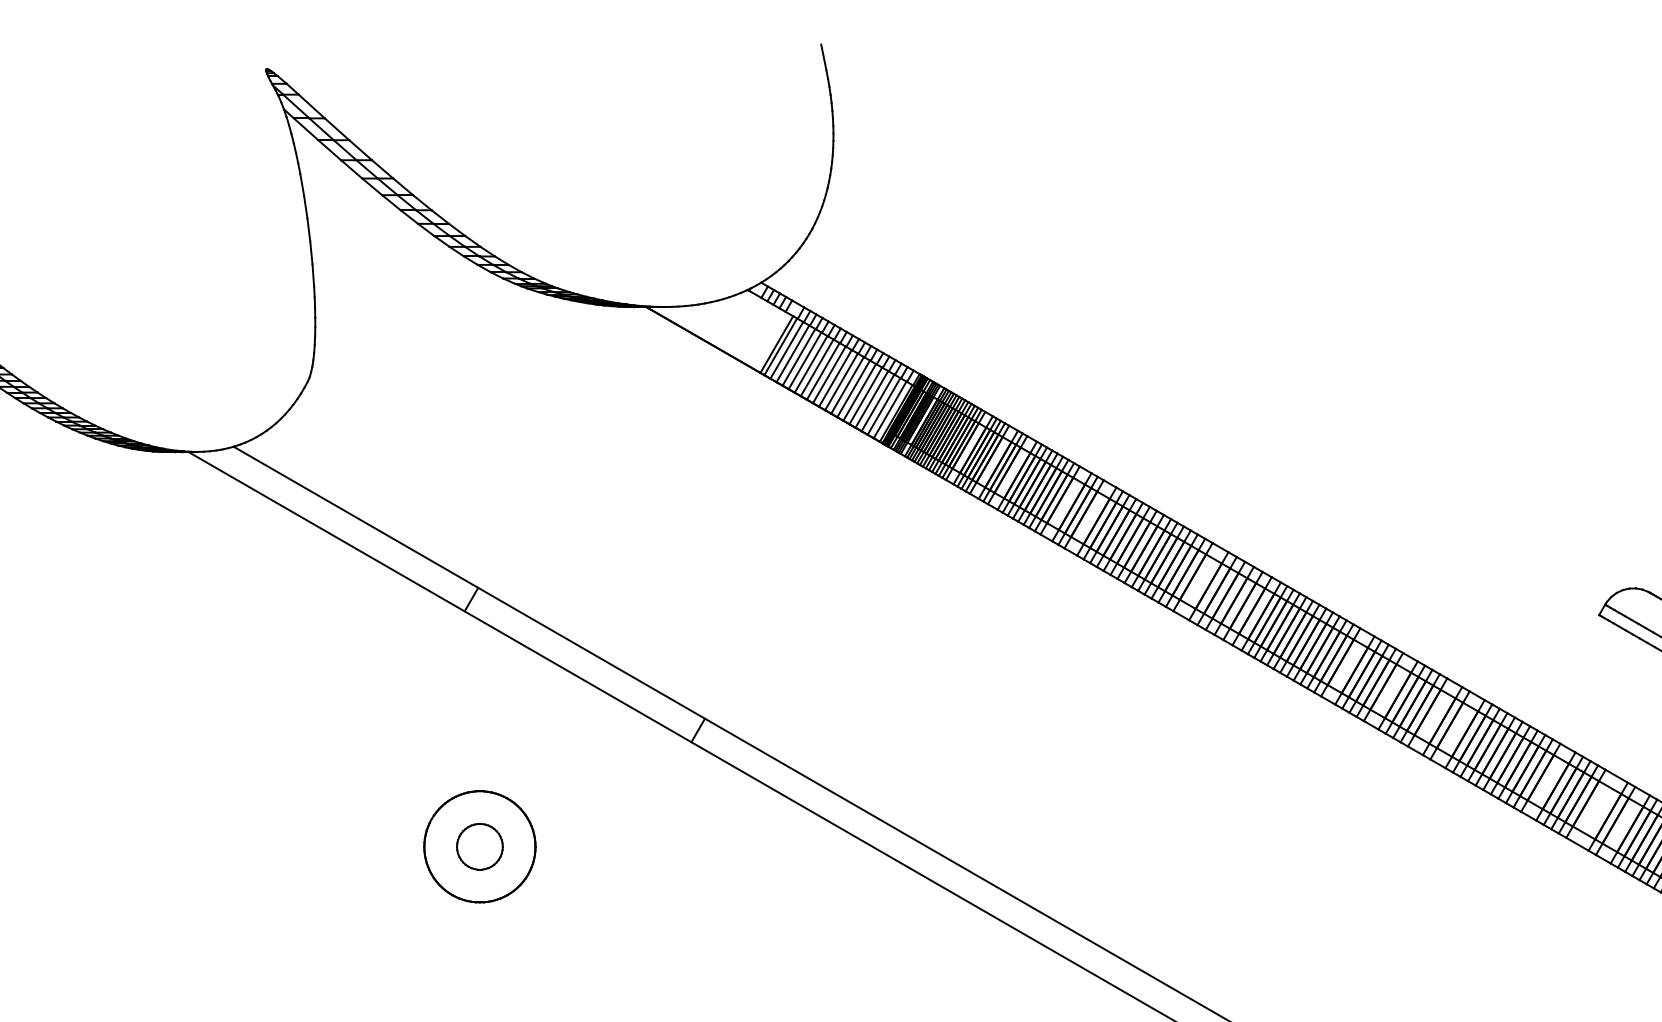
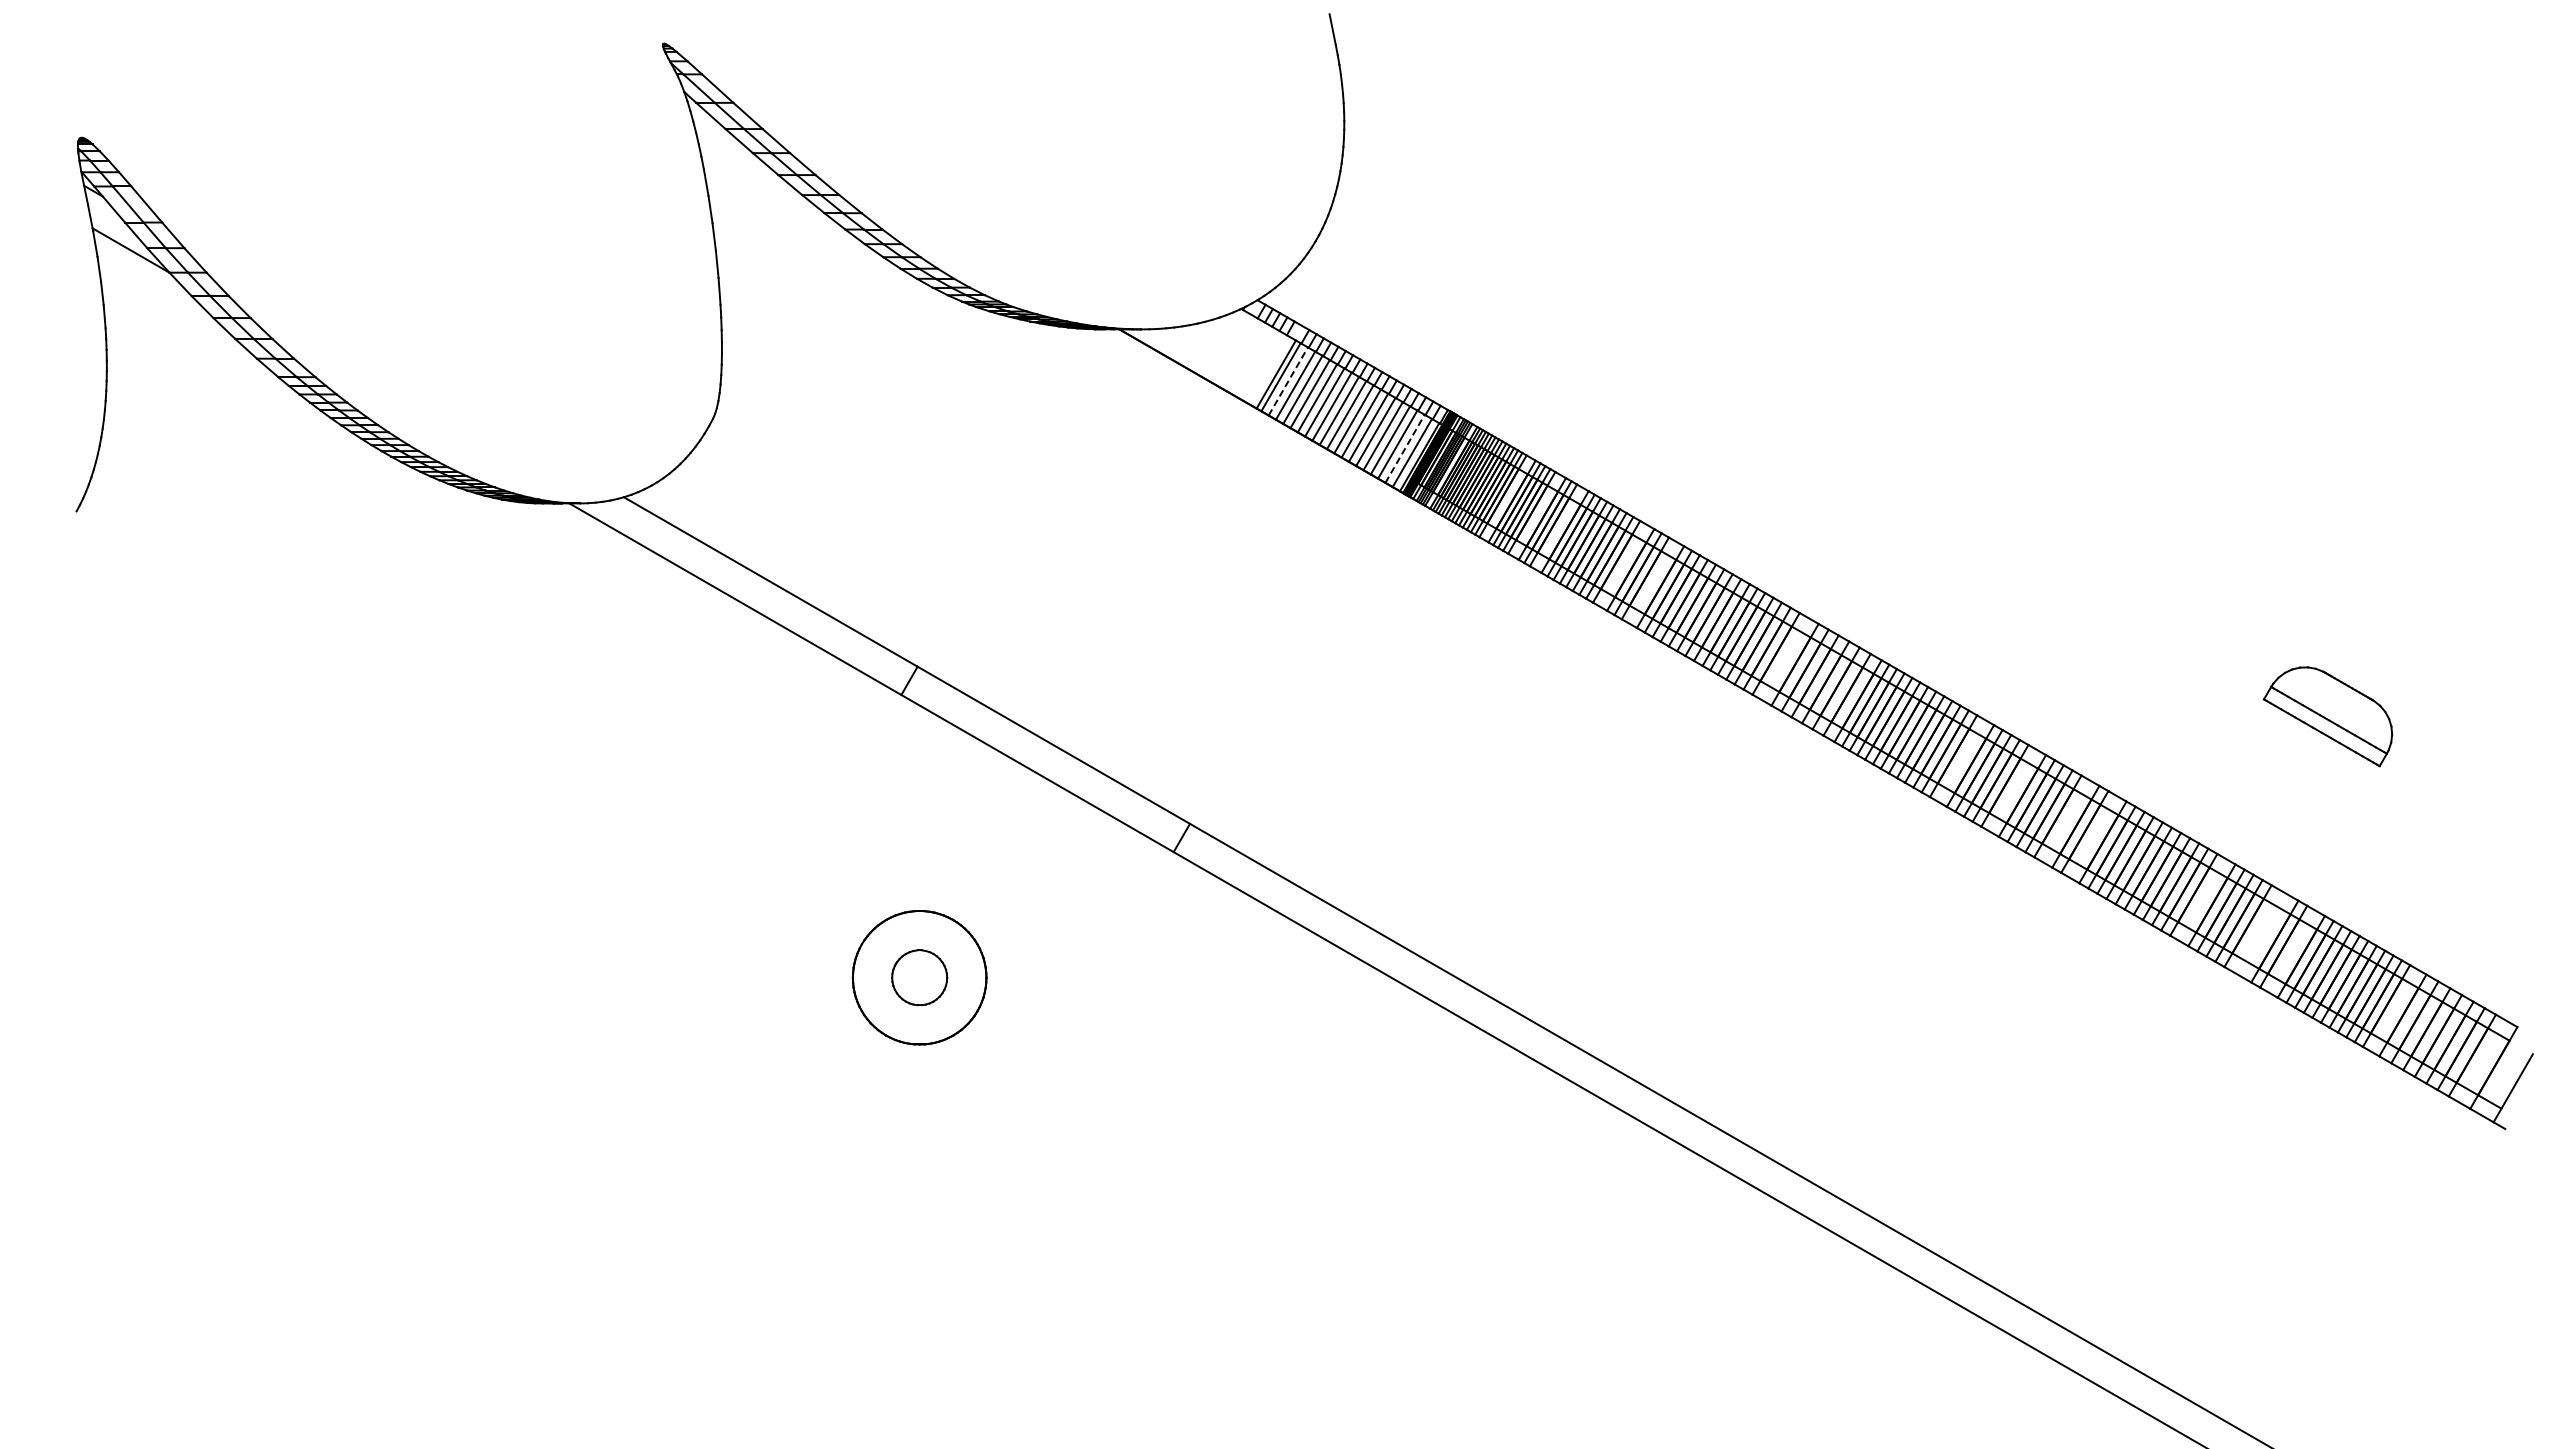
line: (787, 350) -> (1288, 381), solid -> dashed
line: (884, 406) -> (1405, 448), solid -> dashed

